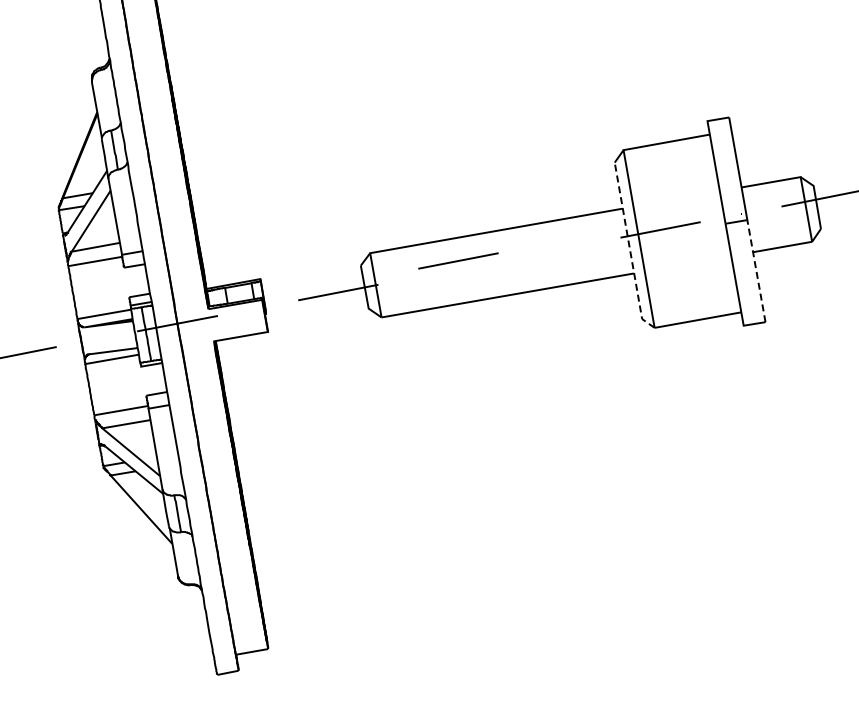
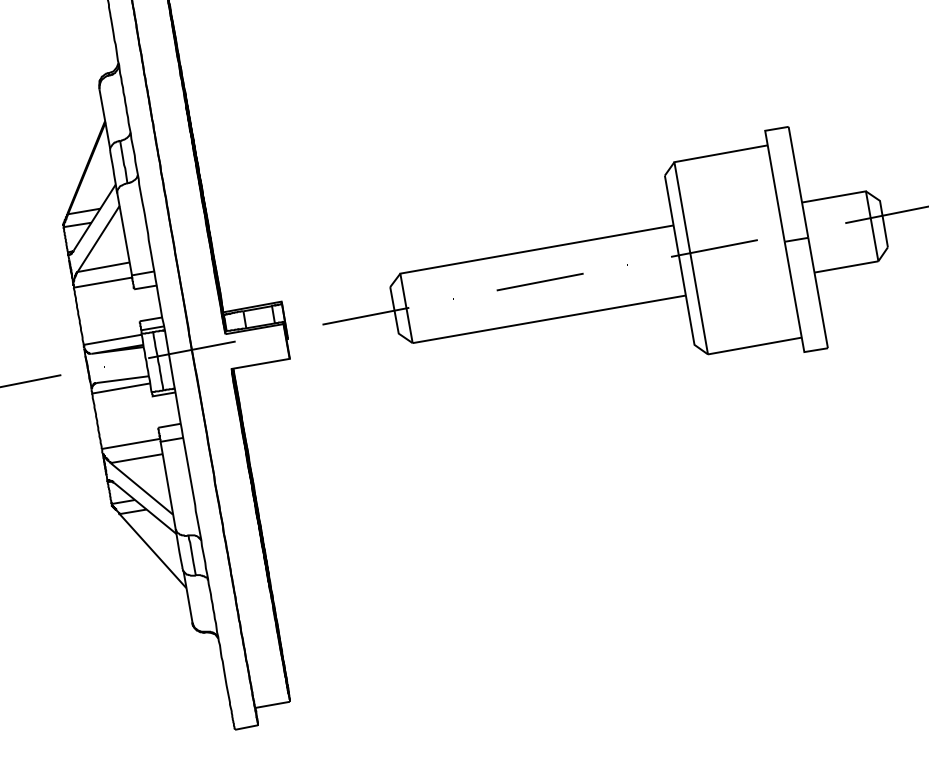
line: (629, 249) -> (680, 269), dashed -> solid
line: (458, 260) -> (540, 281), moved
line: (756, 271) -> (818, 293), dashed -> solid

